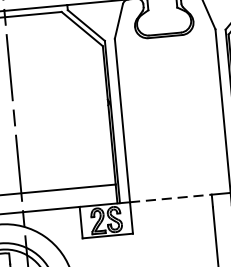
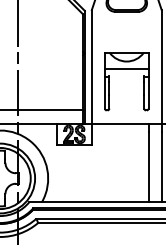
part: (172, 119) -> (126, 69), added
line: (171, 198) -> (120, 123), dashed -> solid

